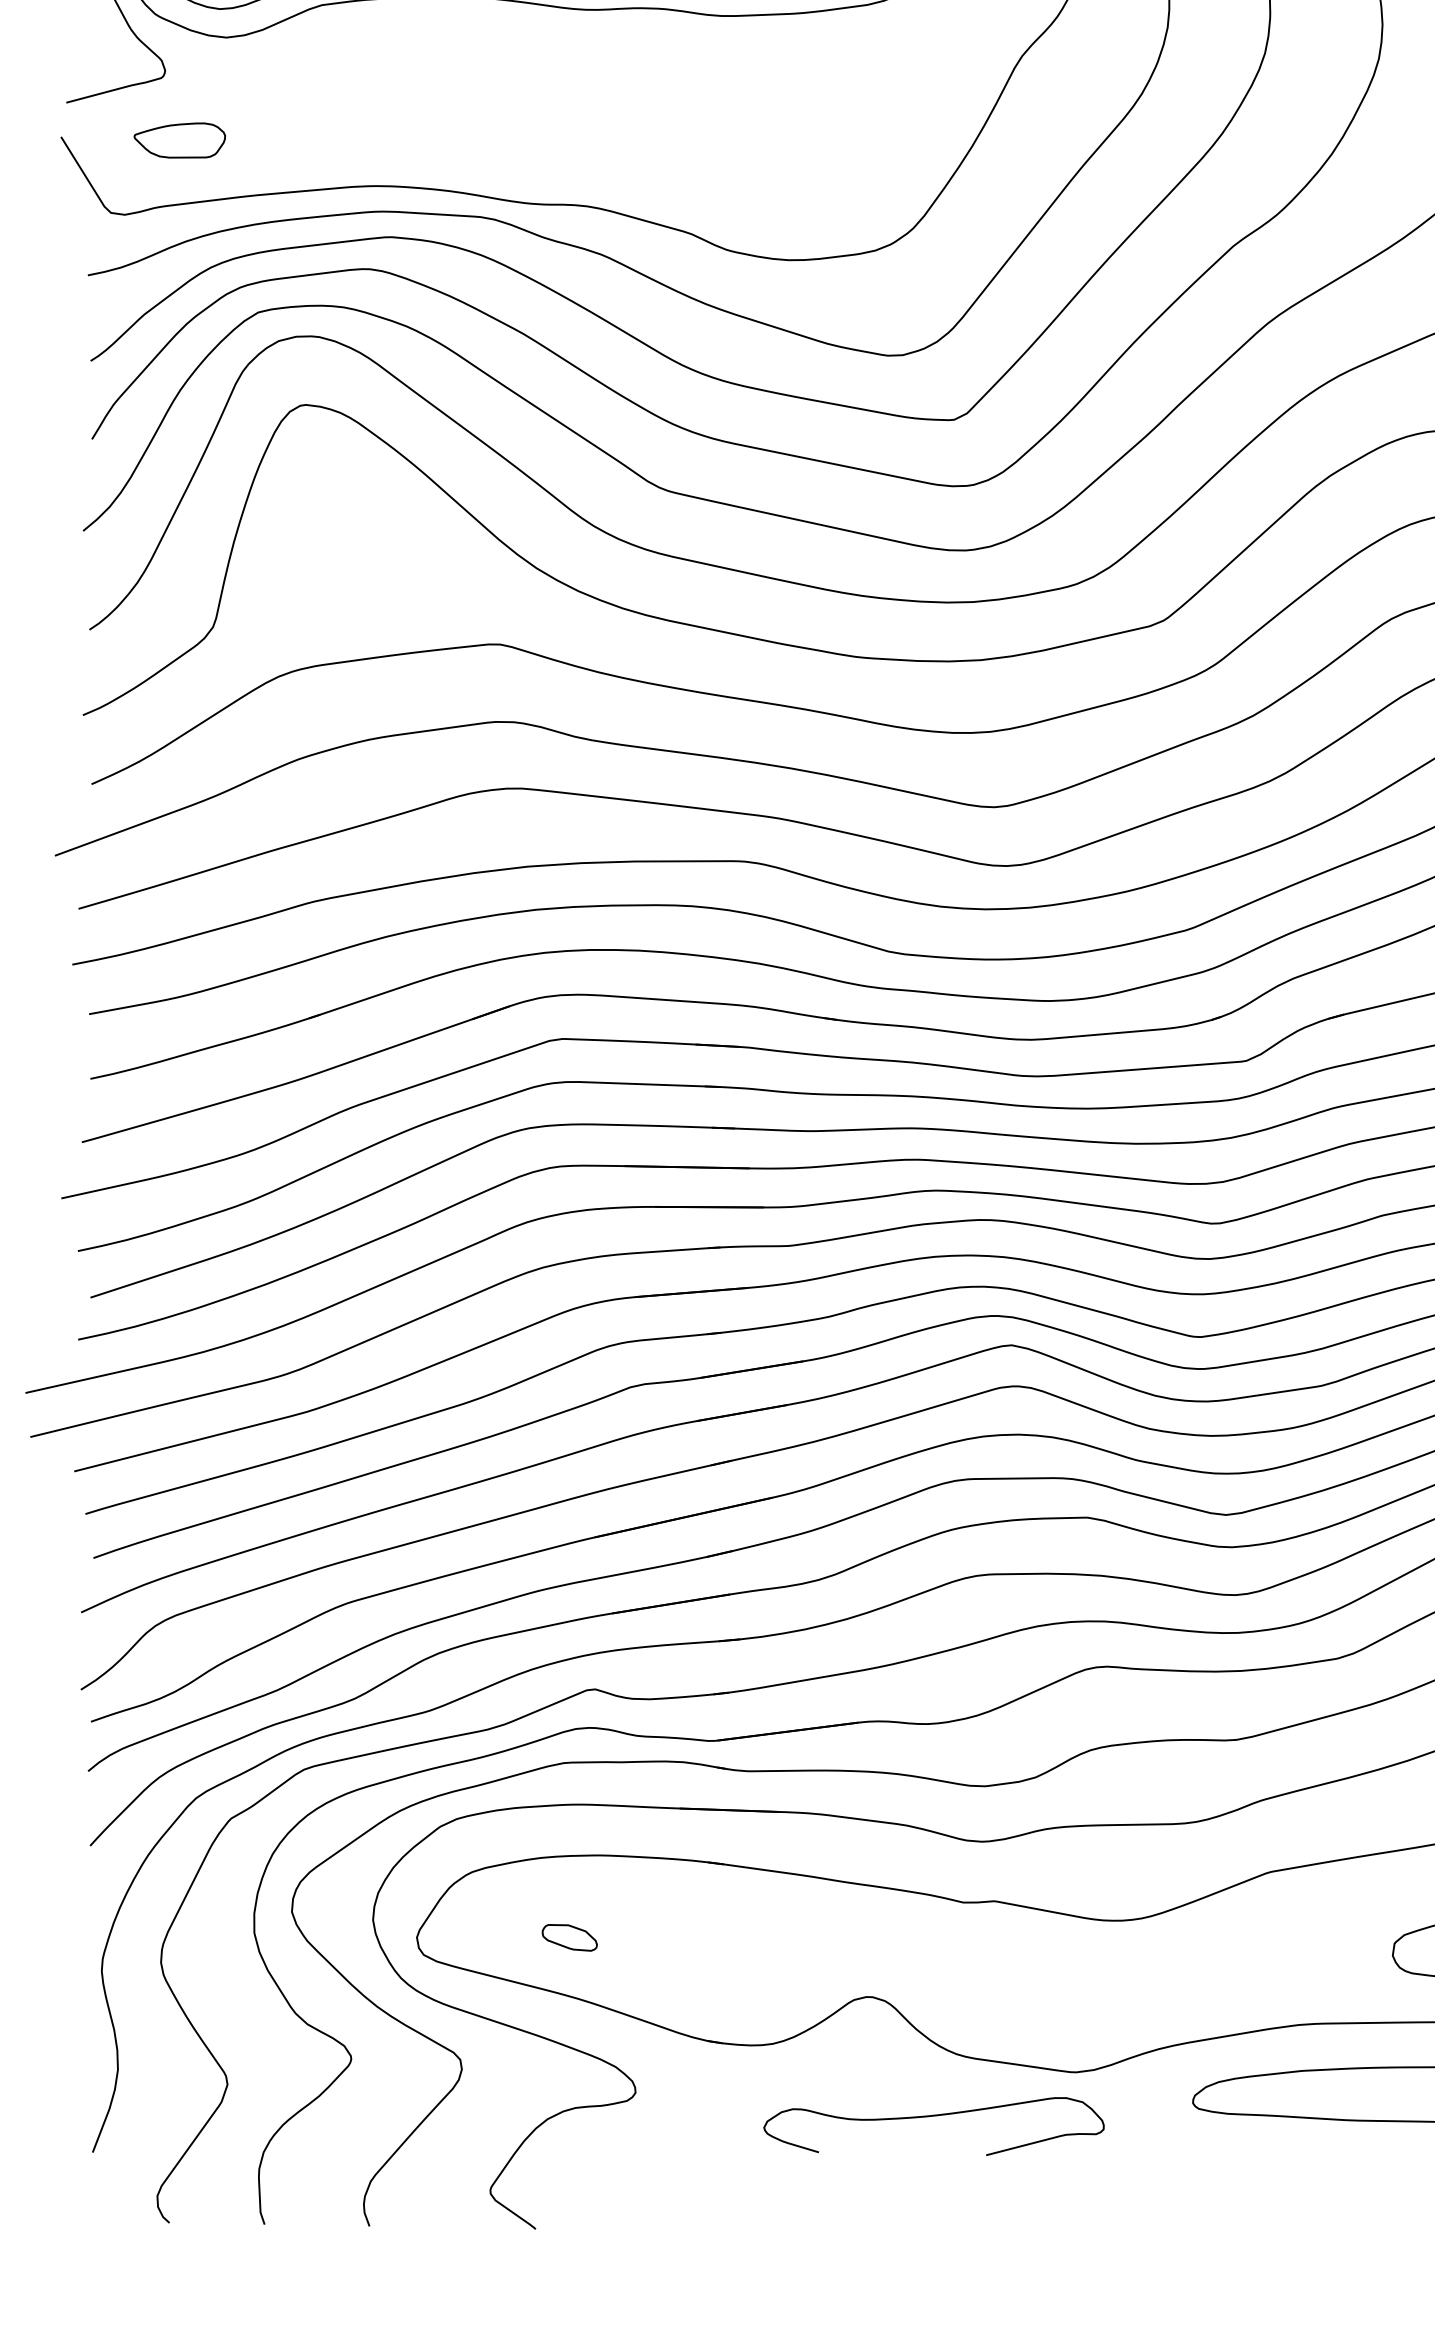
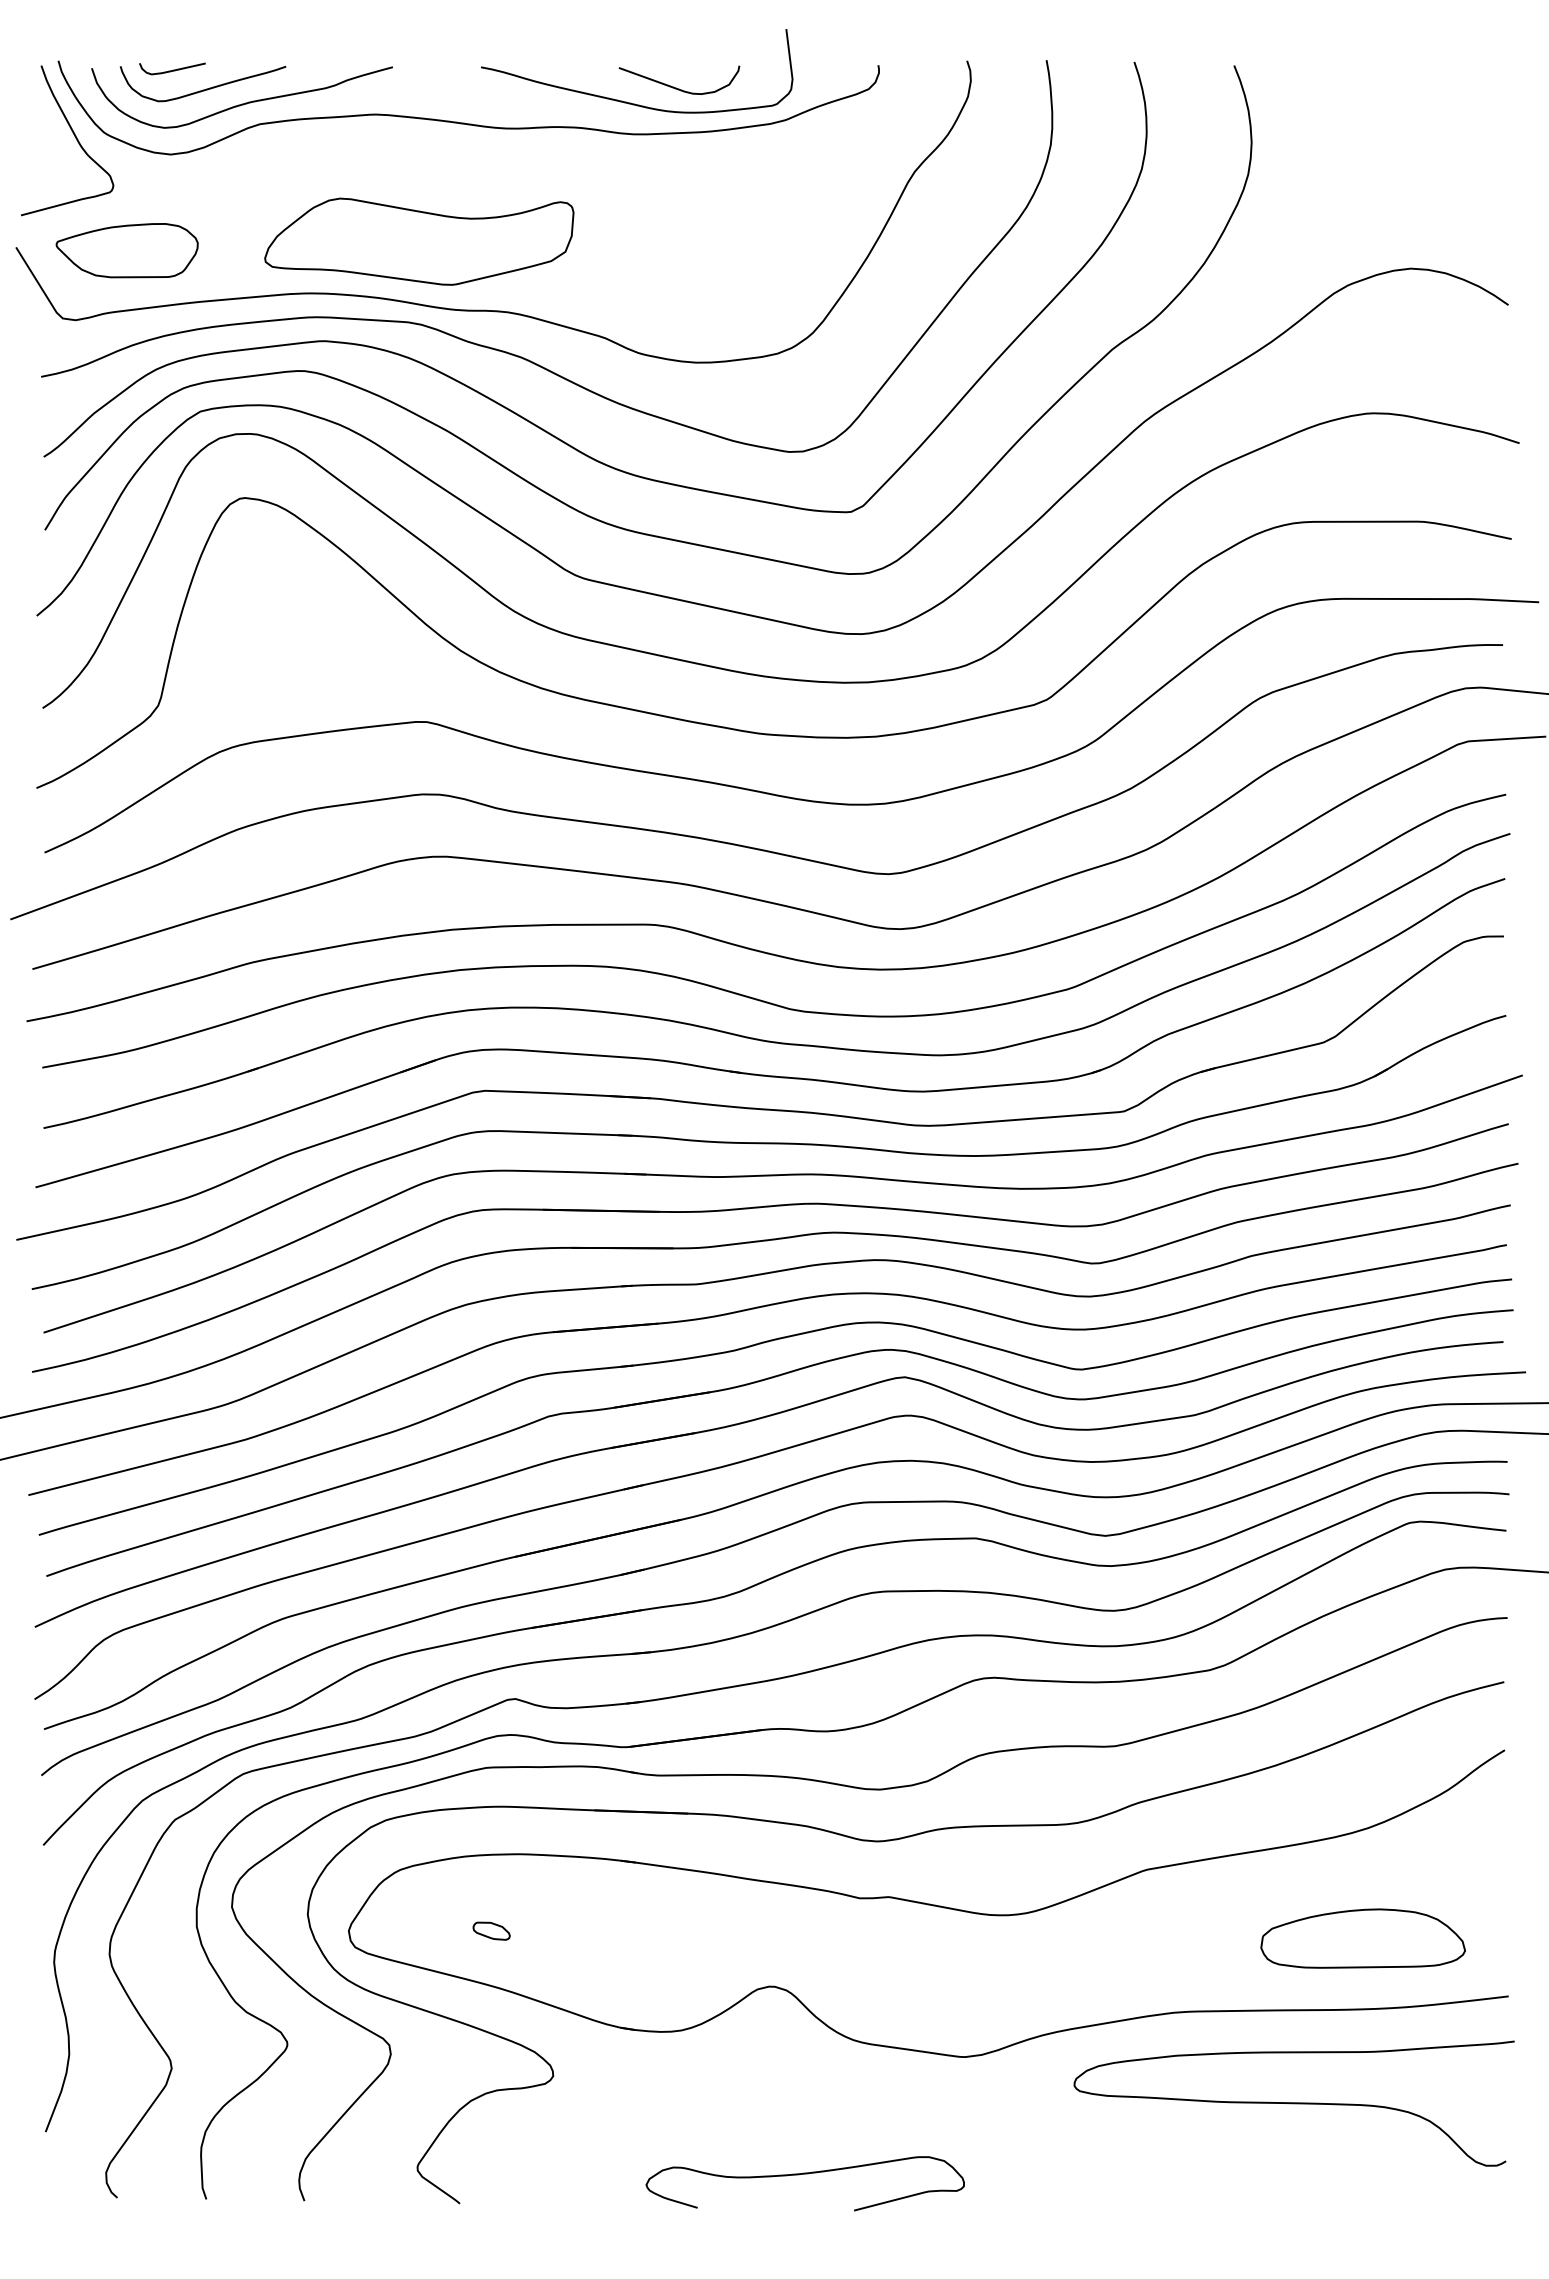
part: (492, 130) -> (419, 241), added
part: (179, 140) -> (126, 250), size x1.67
part: (569, 1936) -> (491, 1930), size x0.71
curve: (933, 2116) -> (804, 2174), moved

